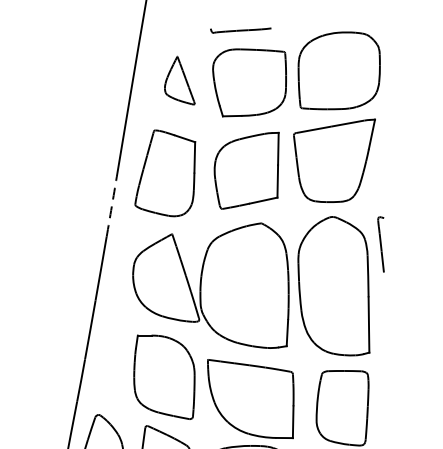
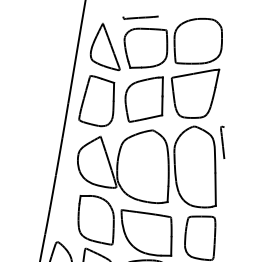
part: (178, 79) -> (104, 46), size x1.67
arc: (111, 206) -> (65, 120), dashed -> solid

